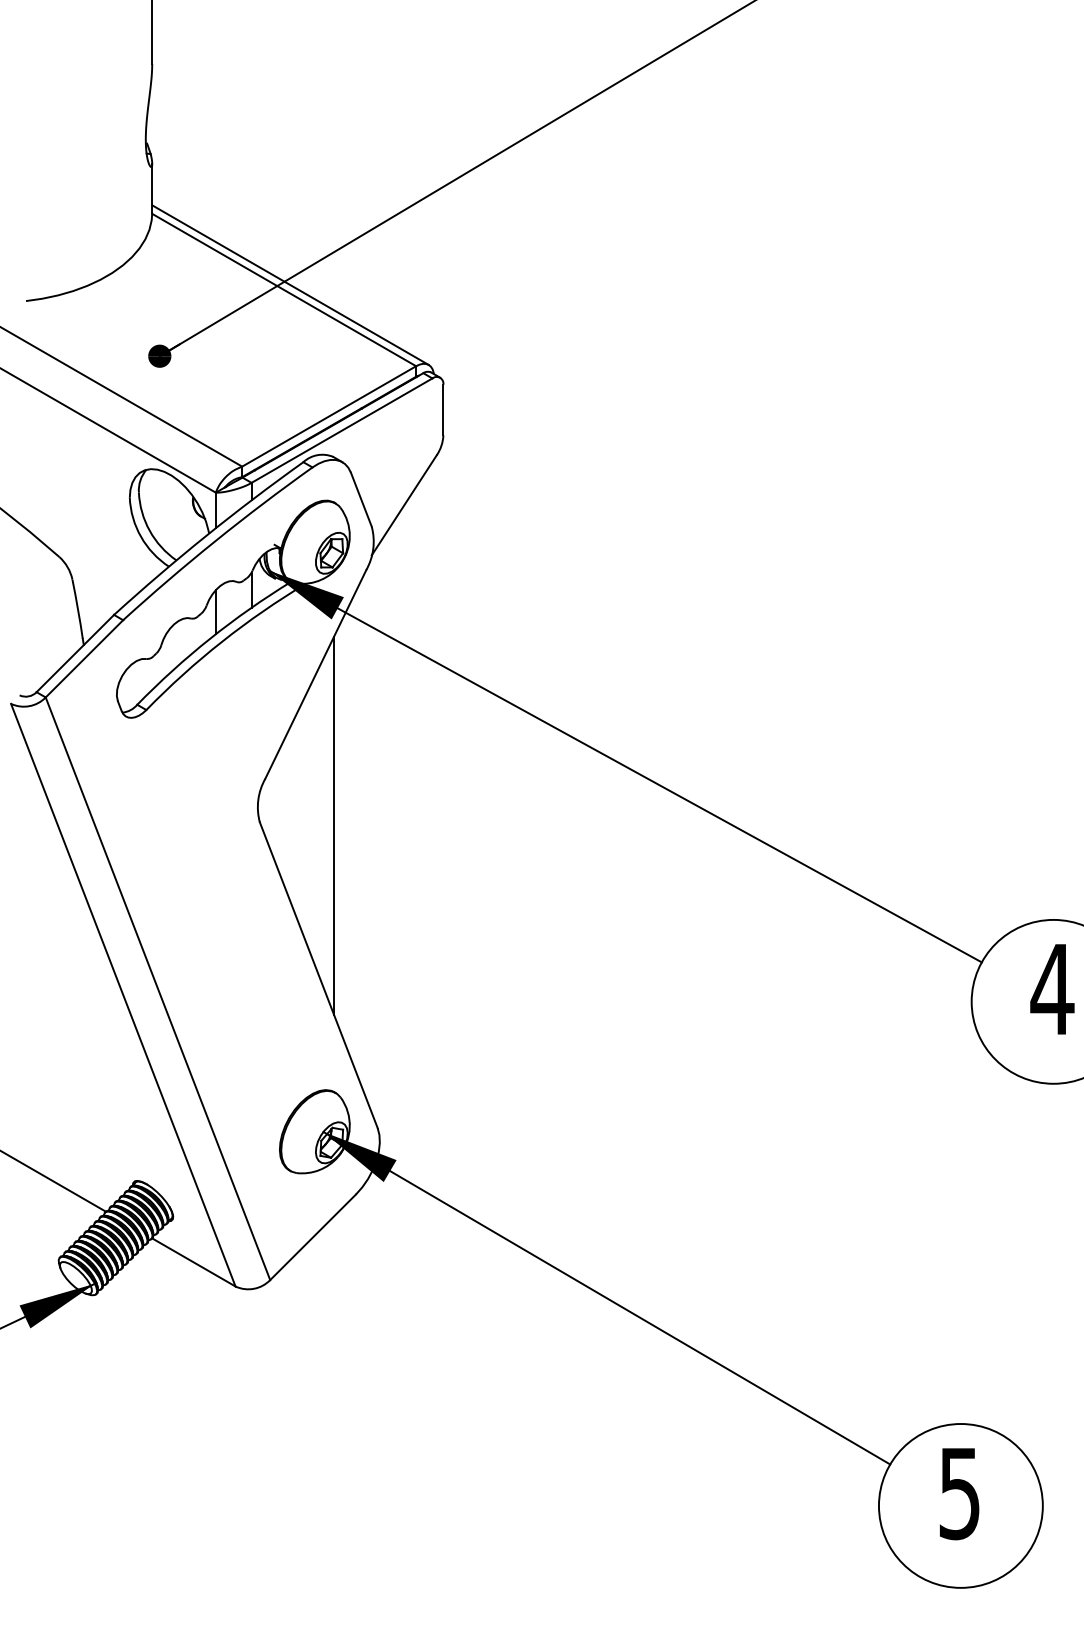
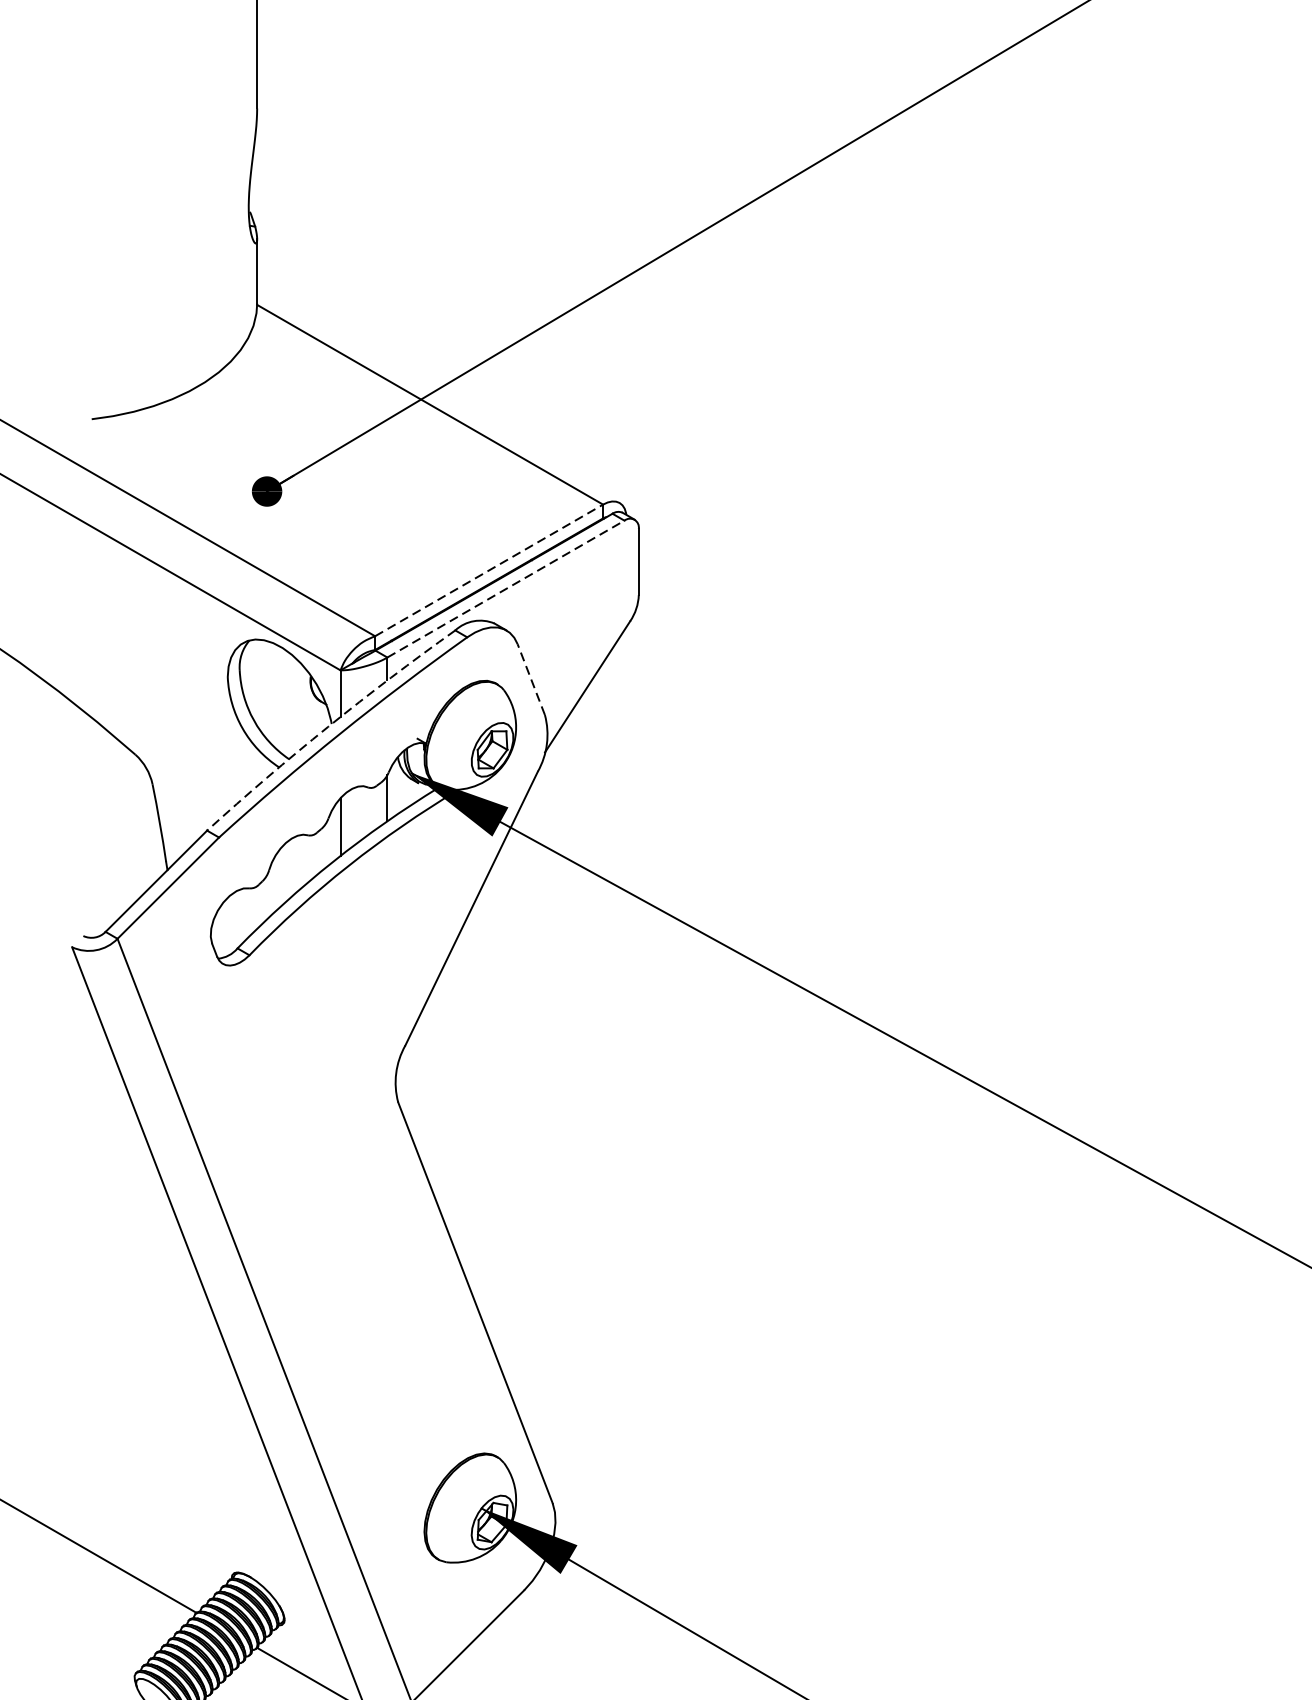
line: (290, 284) -> (438, 397), removed
line: (329, 416) -> (489, 570), solid -> dashed
line: (342, 430) -> (506, 588), solid -> dashed
line: (361, 499) -> (531, 679), solid -> dashed
arc: (206, 535) -> (328, 726), solid -> dashed
line: (334, 825) -> (496, 1106), removed

